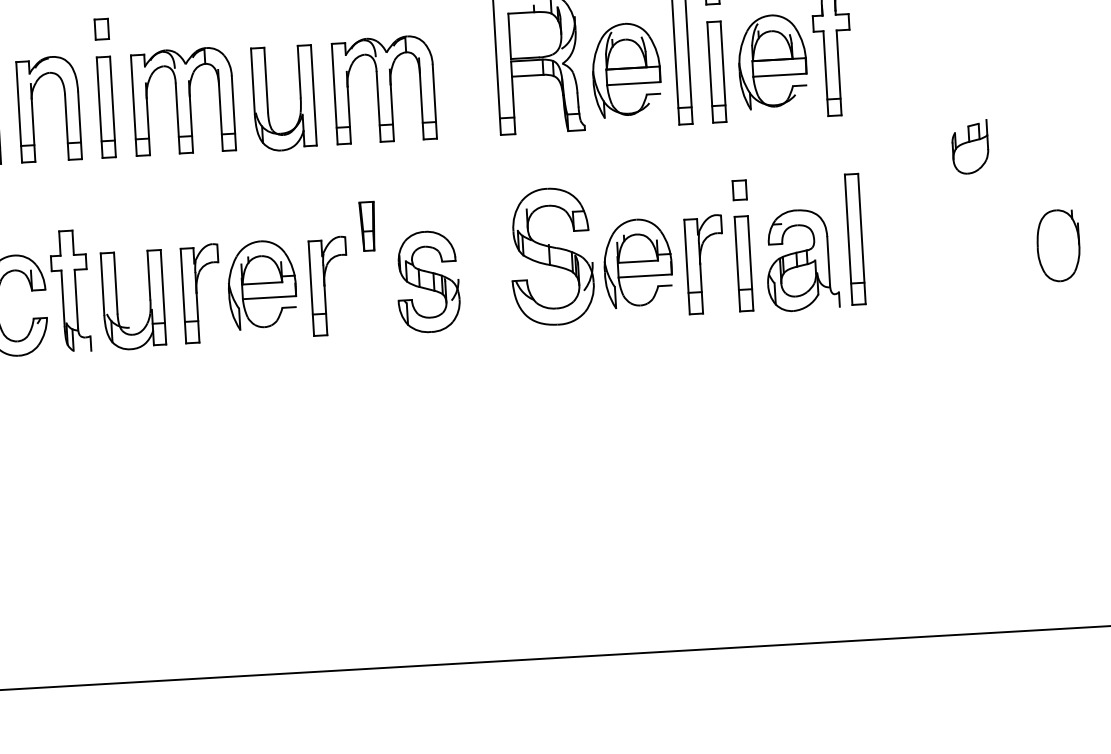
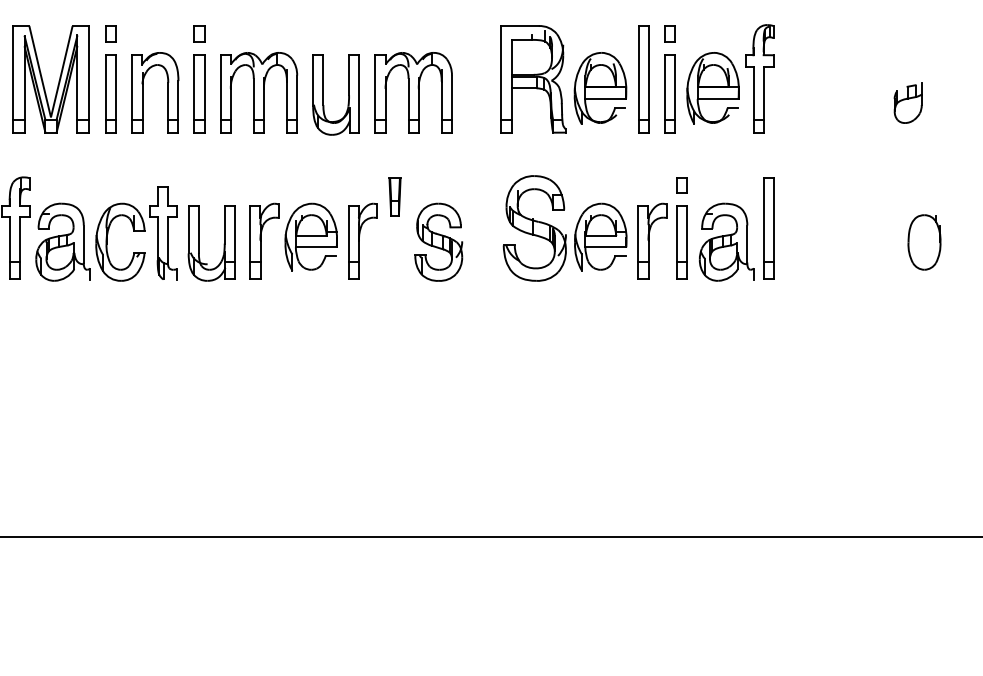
part: (969, 146) -> (907, 102), moved

